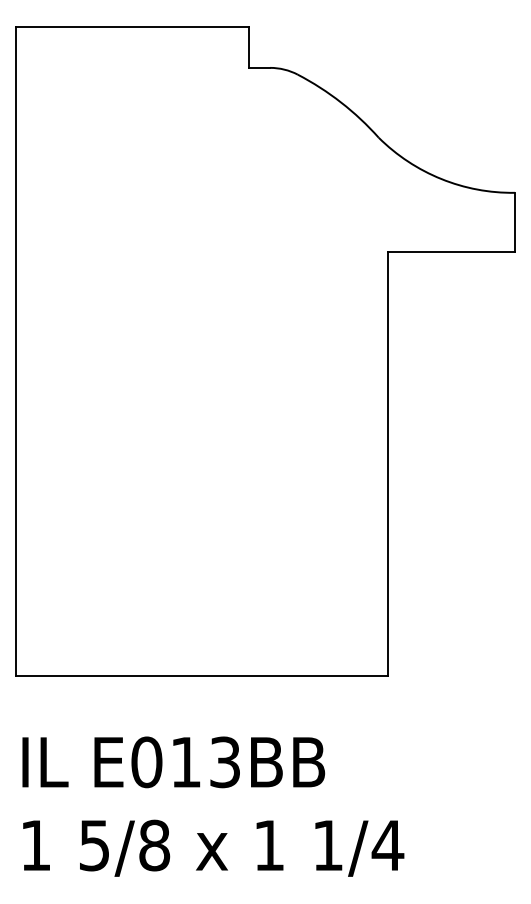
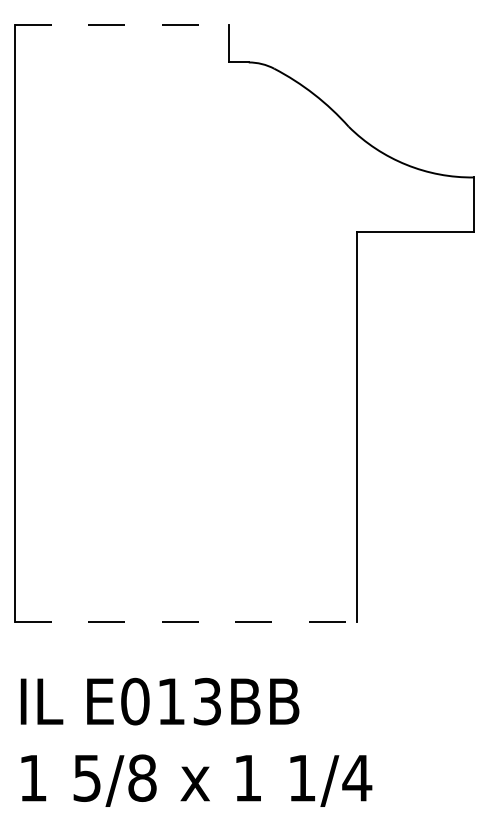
line: (132, 27) -> (122, 25), solid -> dashed
line: (202, 676) -> (186, 622), solid -> dashed

